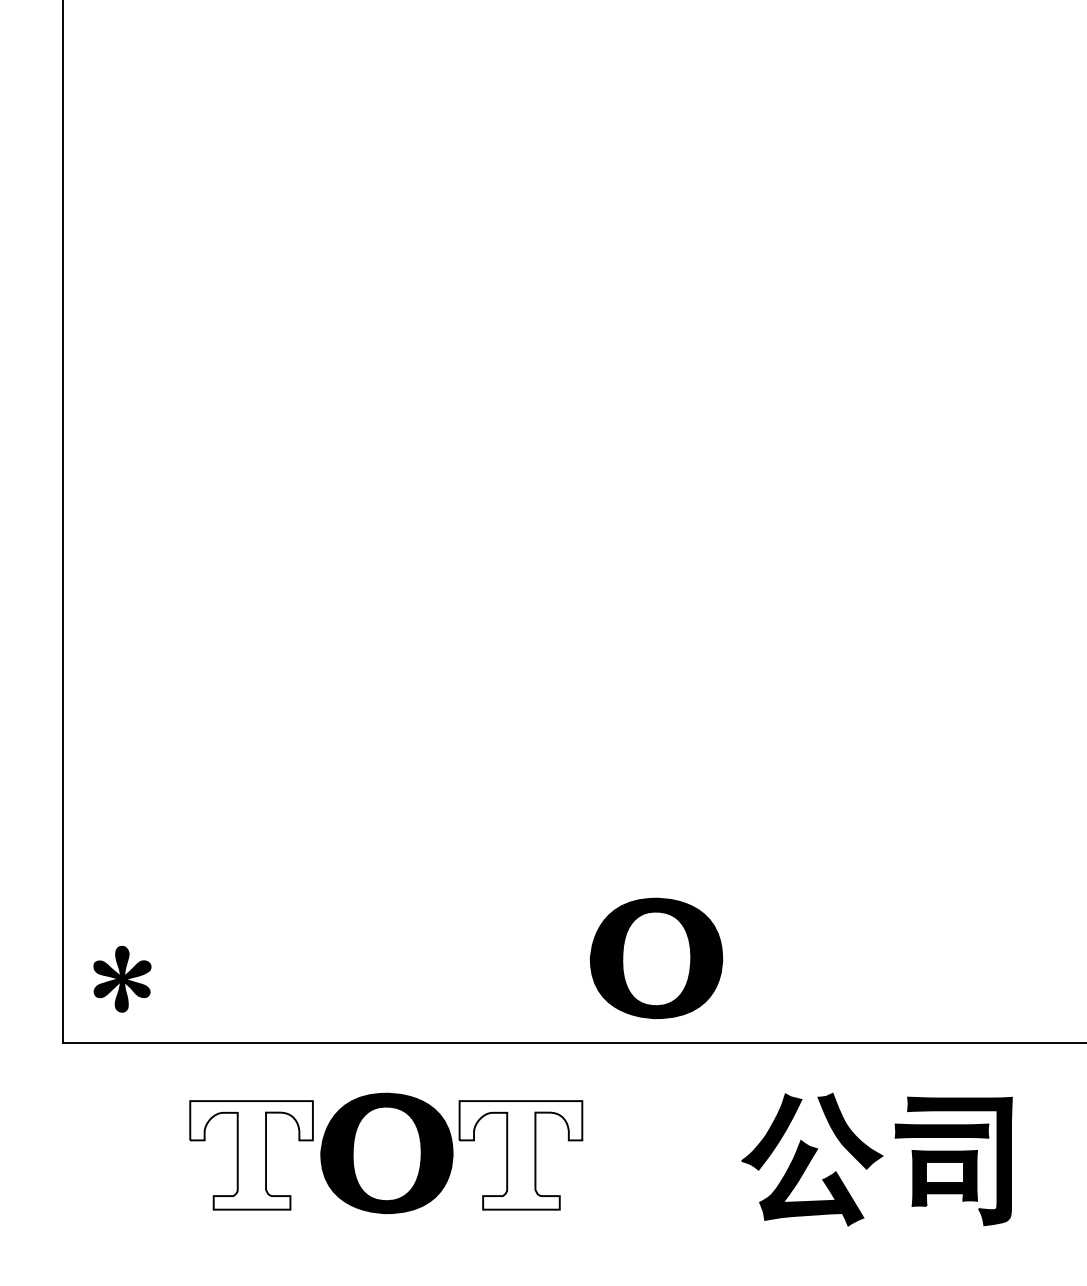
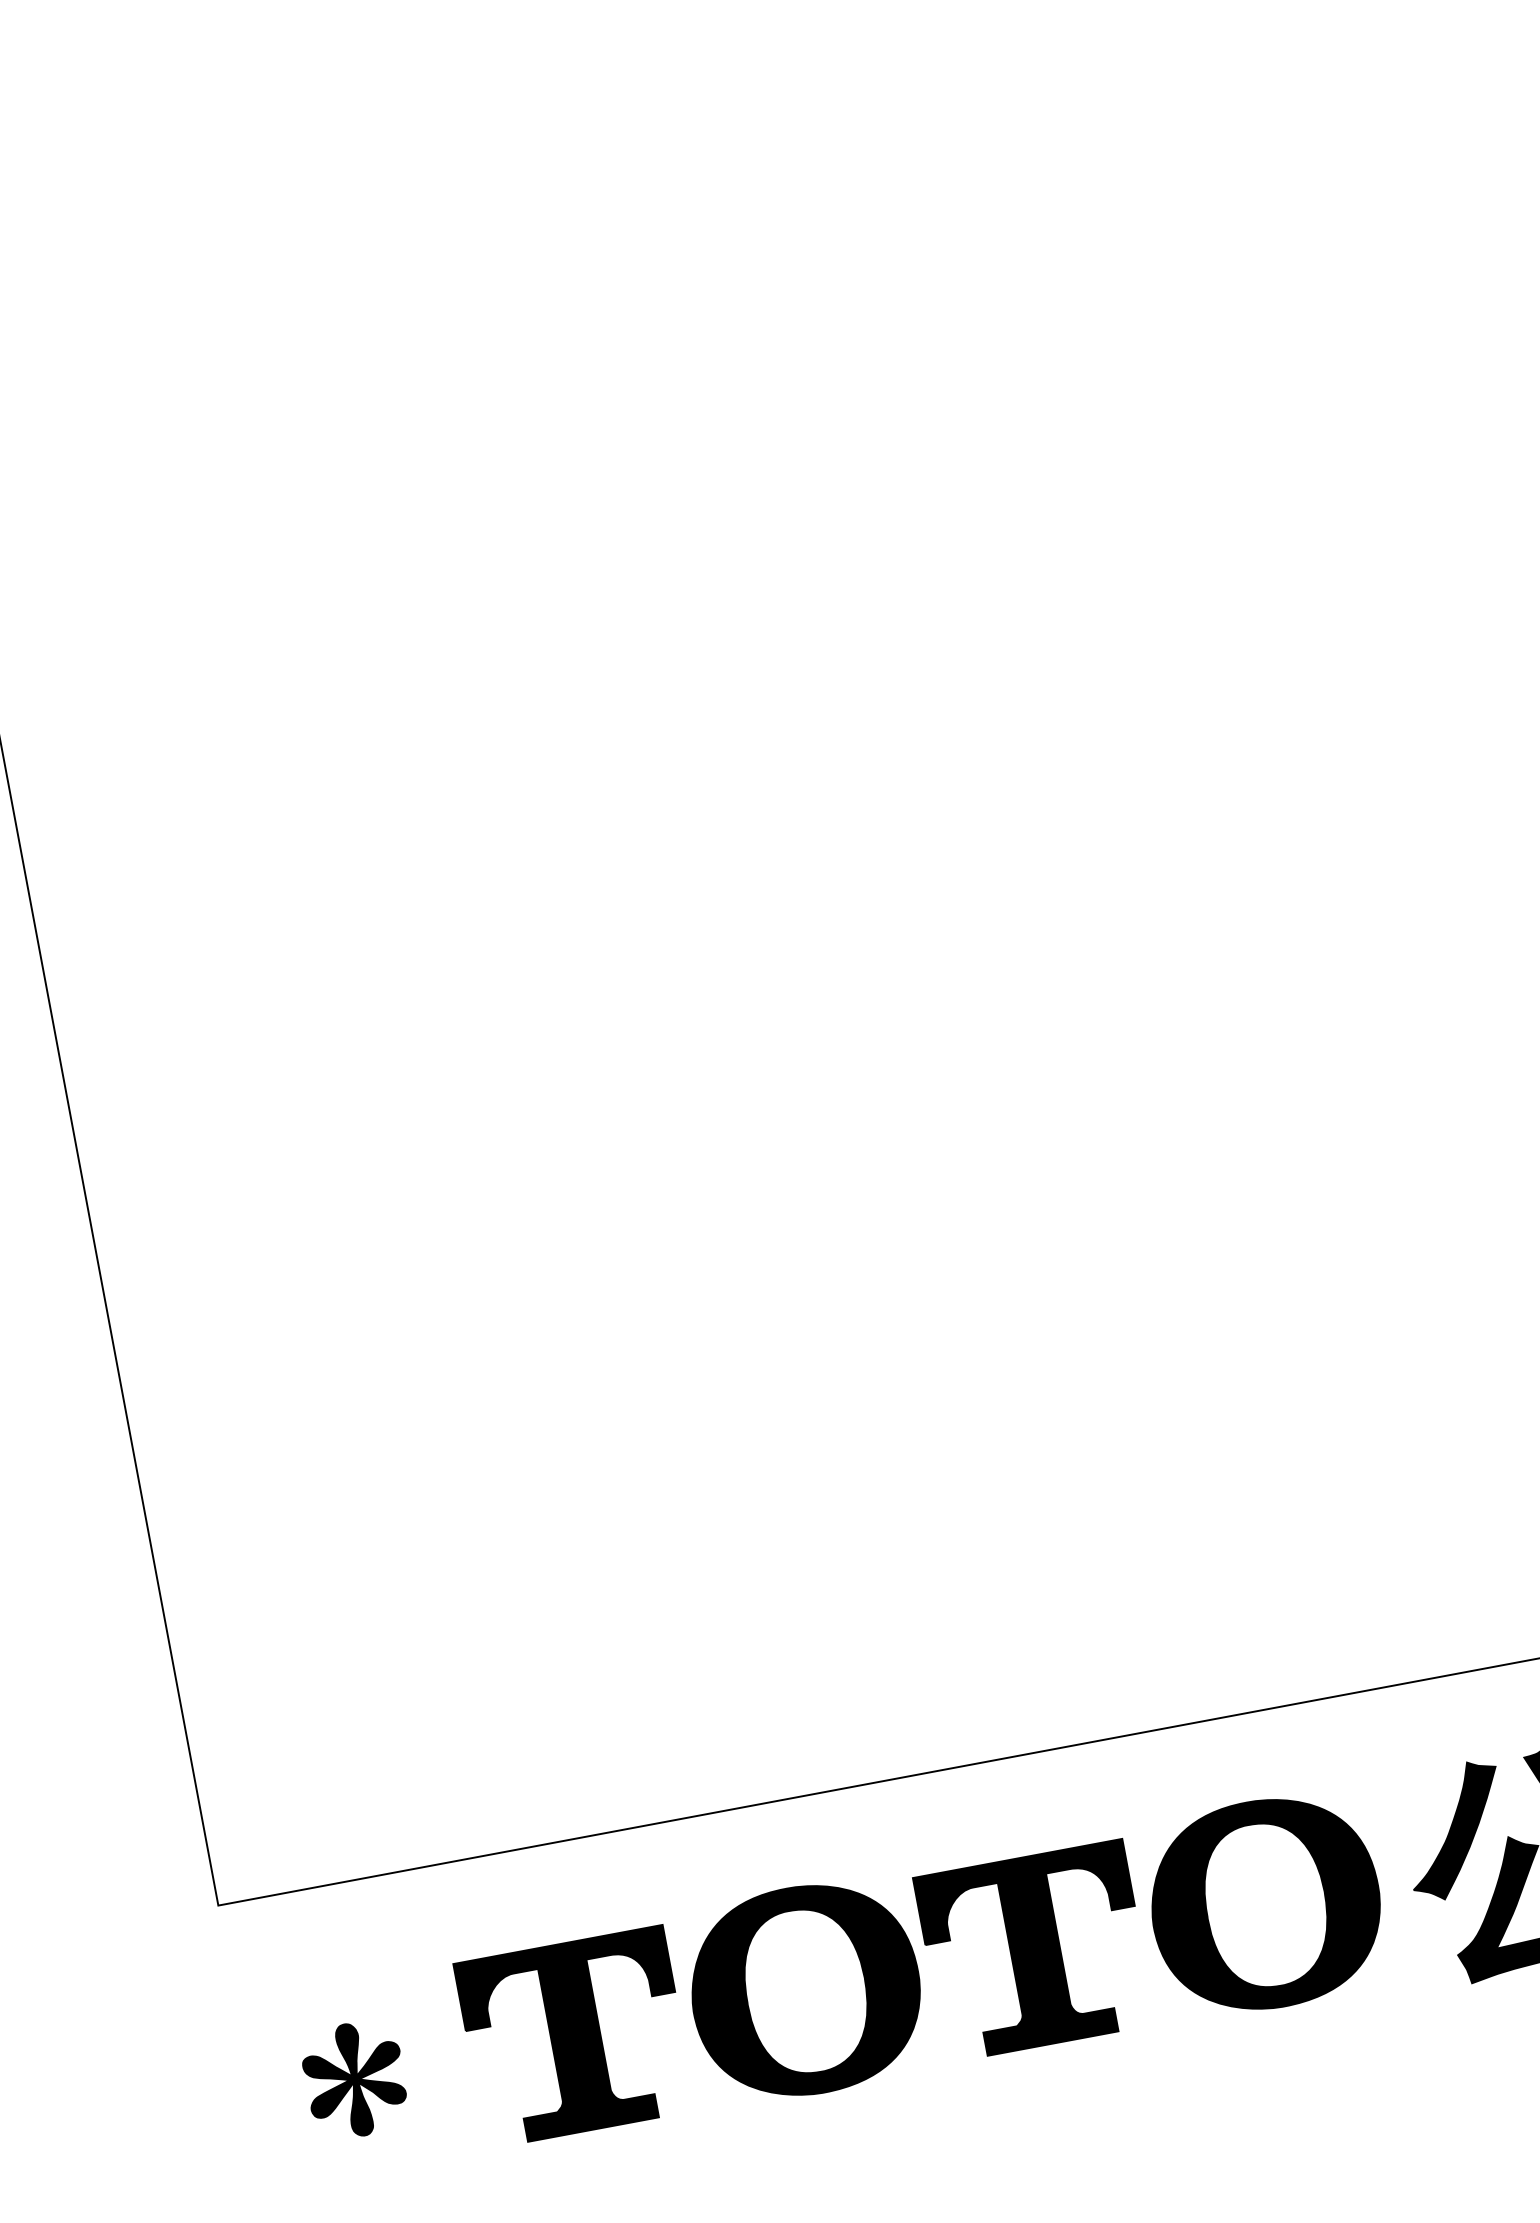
part: (656, 958) -> (1265, 1904), moved
part: (122, 978) -> (355, 2078), moved
fill: (251, 1155) -> (575, 2037), added
fill: (520, 1155) -> (1034, 1951), added

